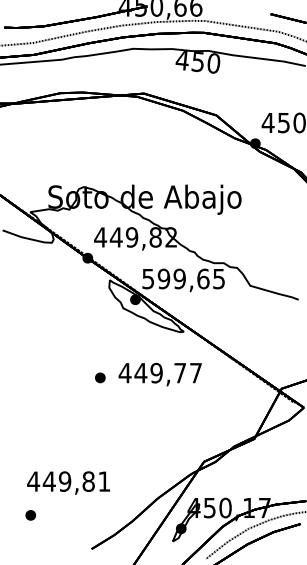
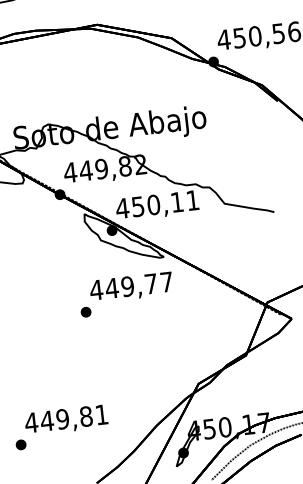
text: (182, 278) -> (156, 204), 599,65 -> 450,11
text: (159, 374) -> (130, 287), moved
part: (30, 515) -> (20, 445), moved

